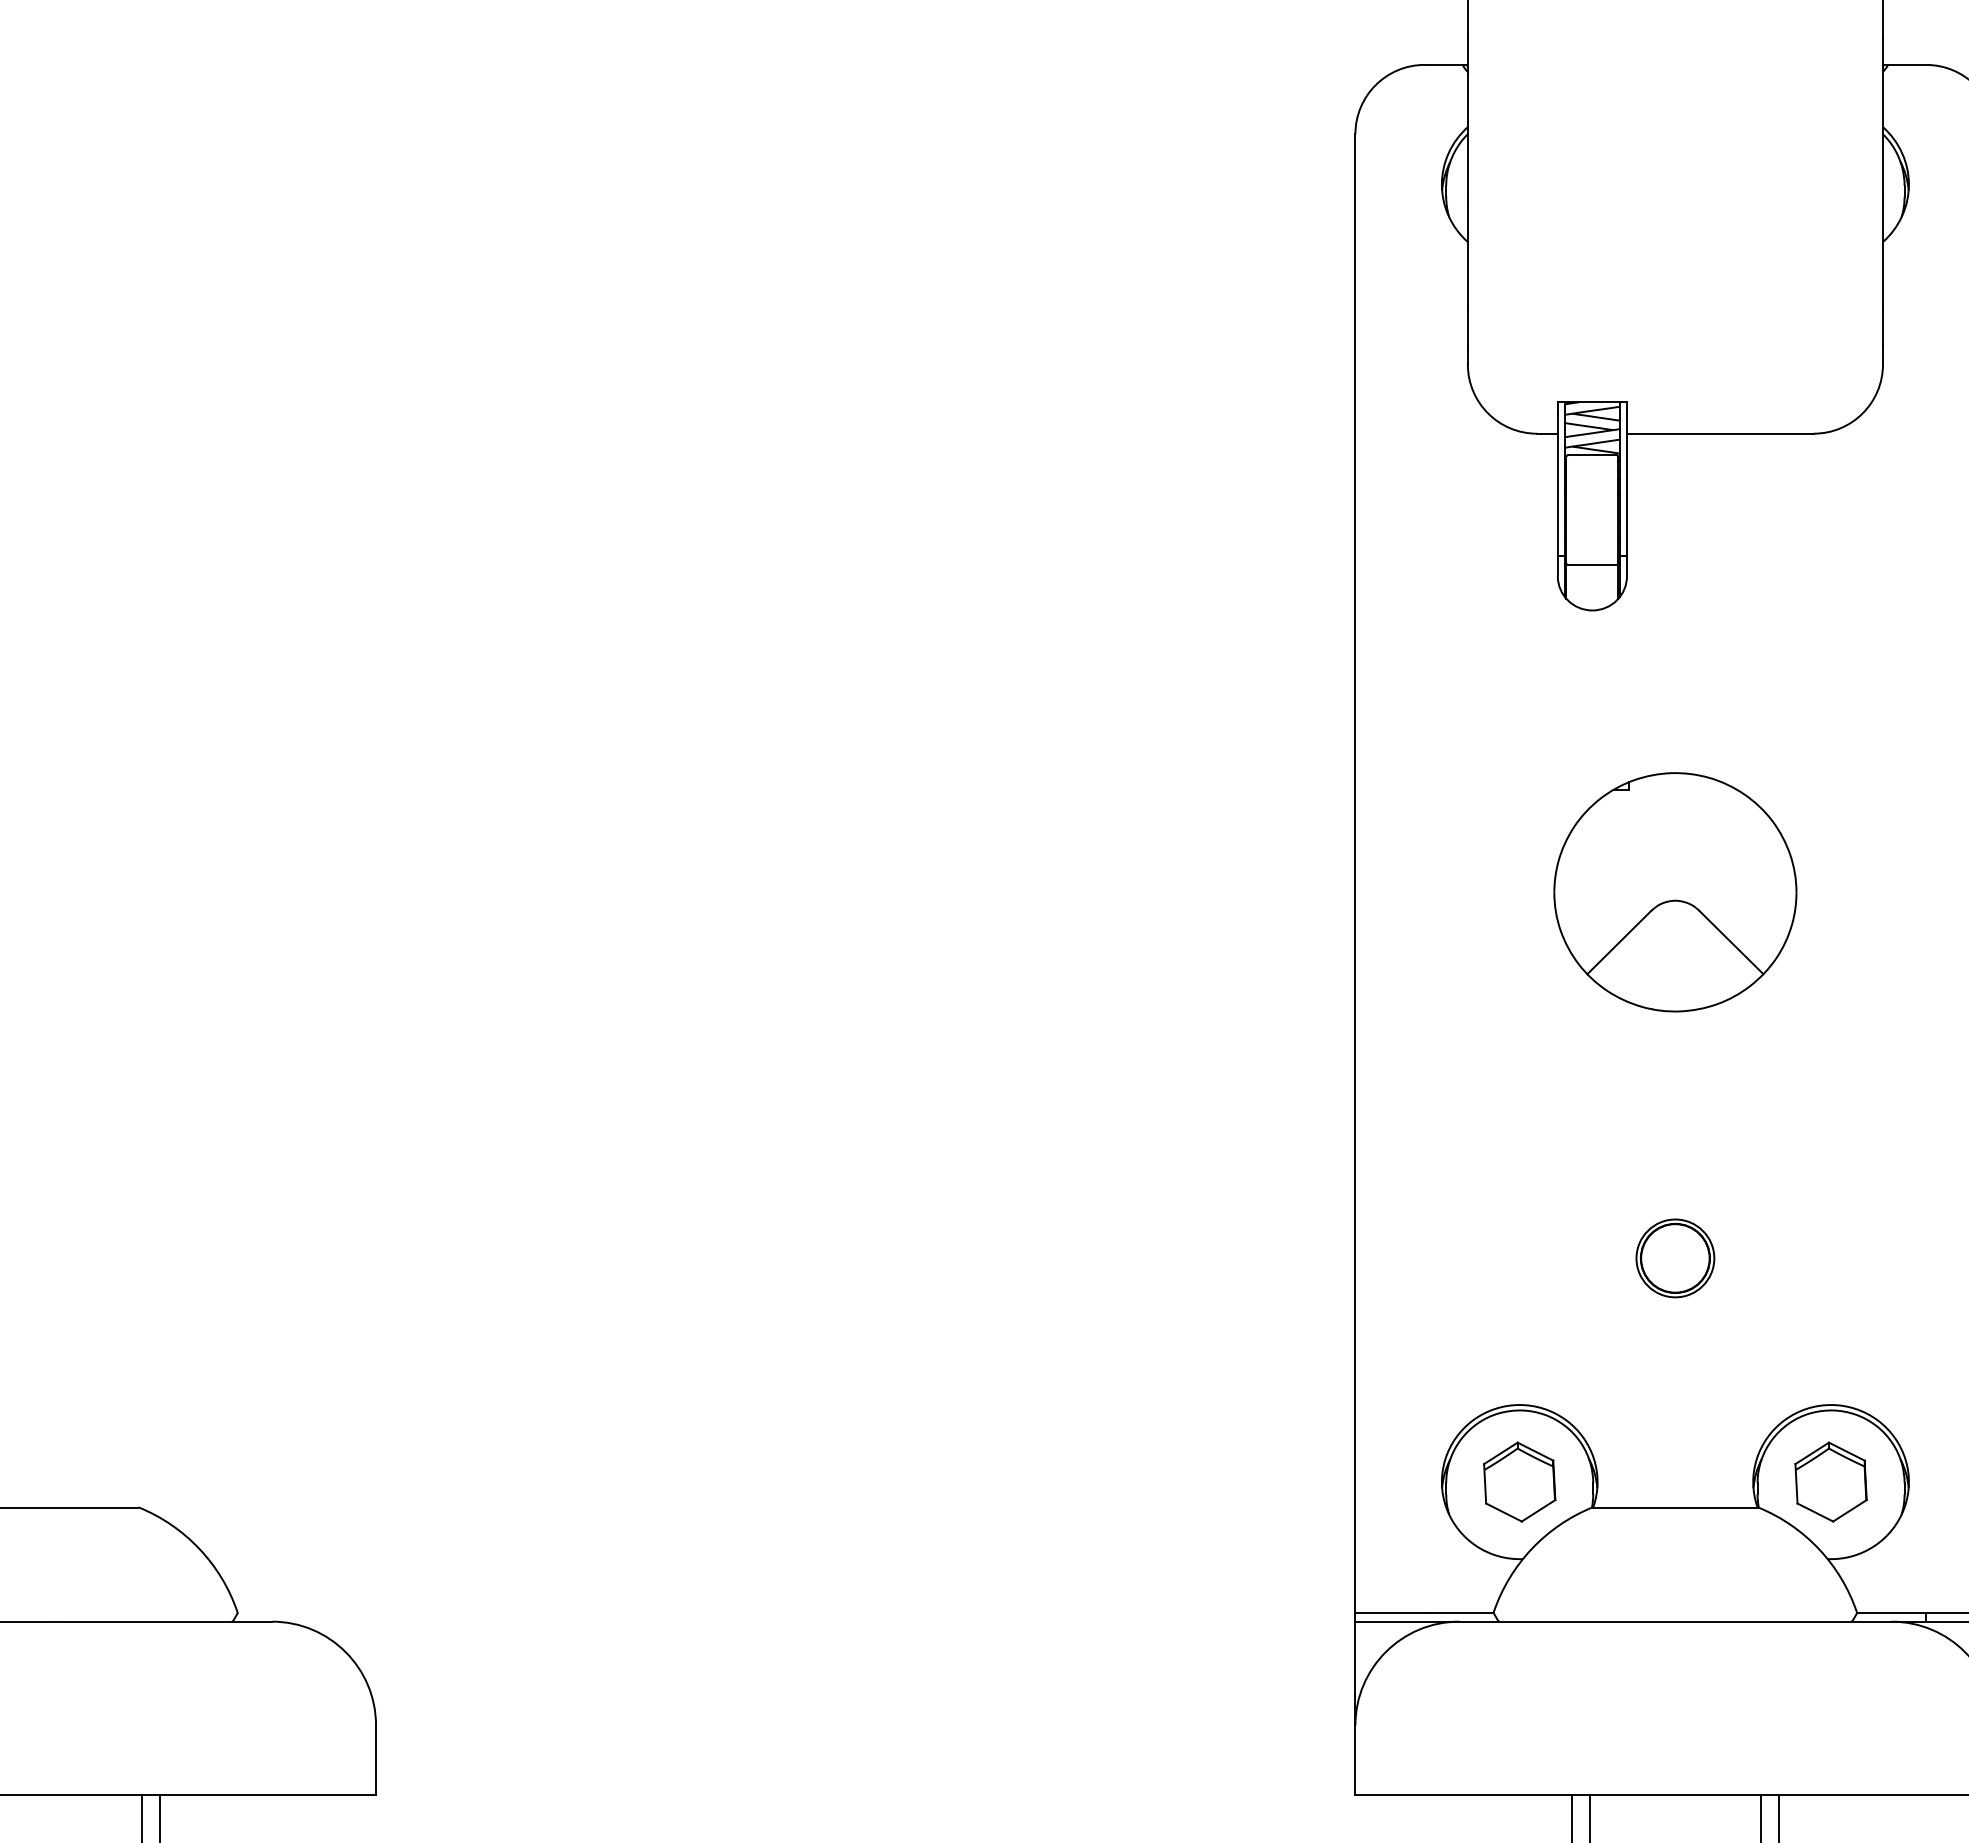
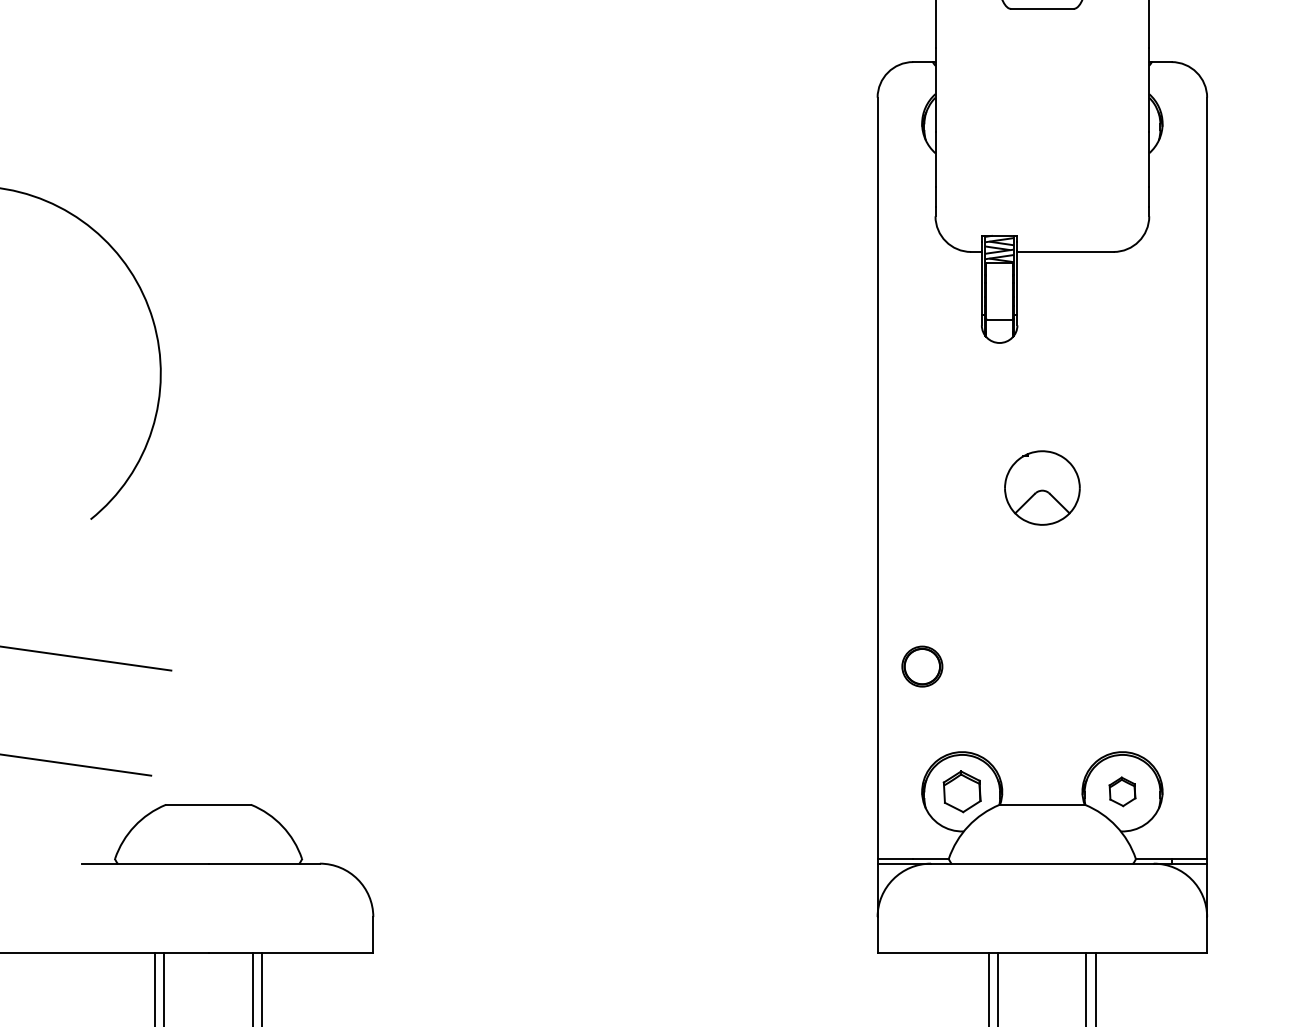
part: (1675, 891) -> (1042, 487), size x0.6
part: (1675, 1258) -> (922, 666), moved
part: (1831, 1481) -> (1122, 791), size x0.7

